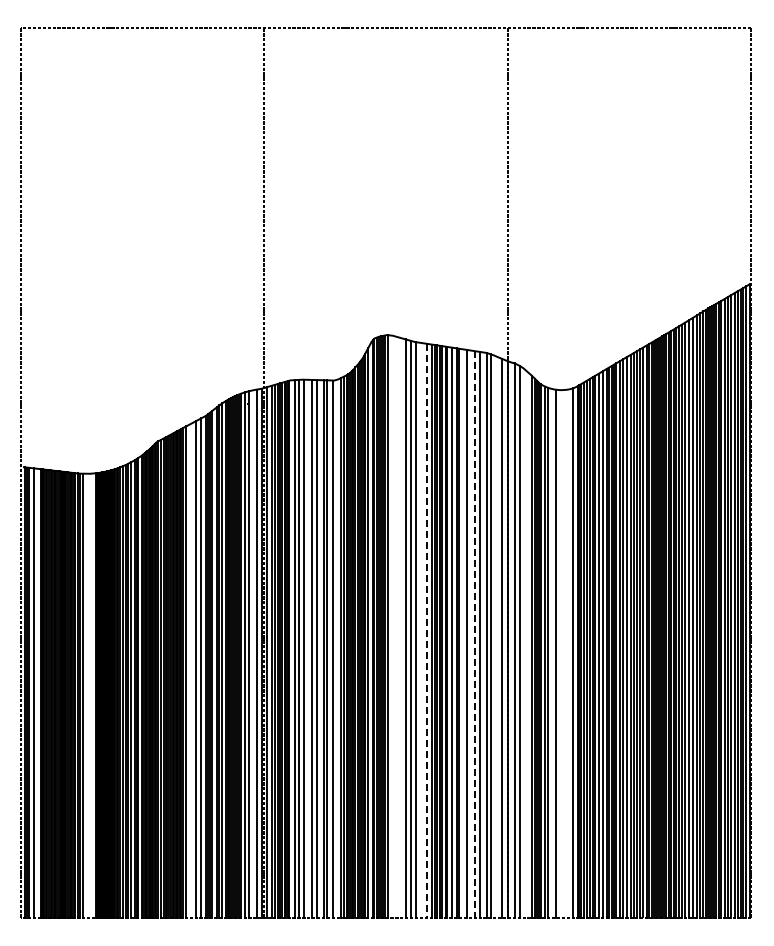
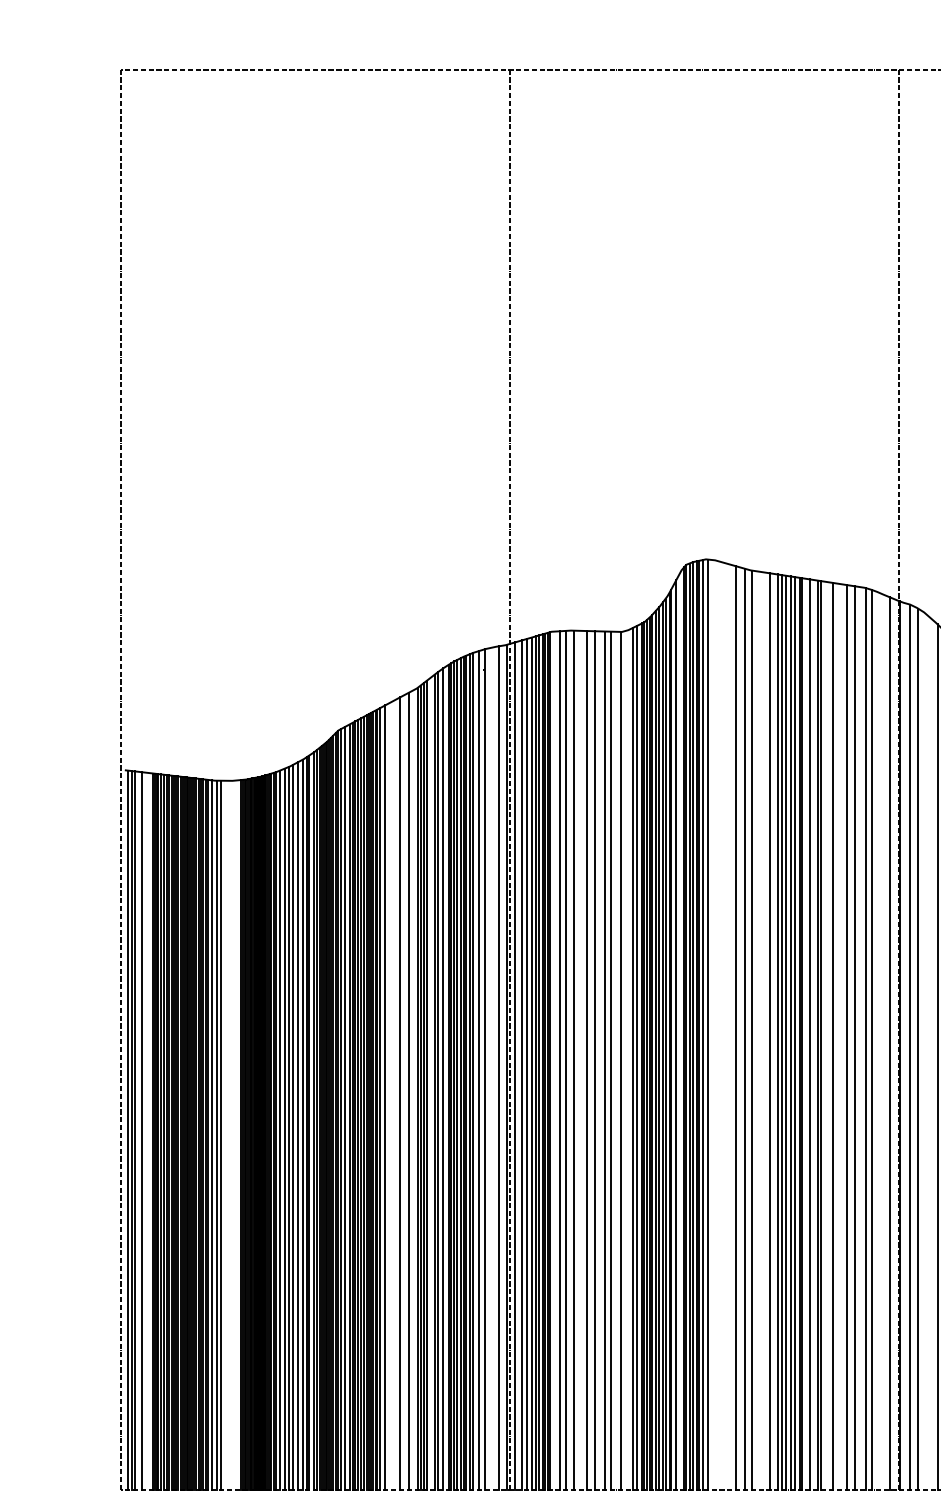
line: (426, 630) -> (769, 1031), dashed -> solid
line: (474, 634) -> (845, 1037), dashed -> solid

